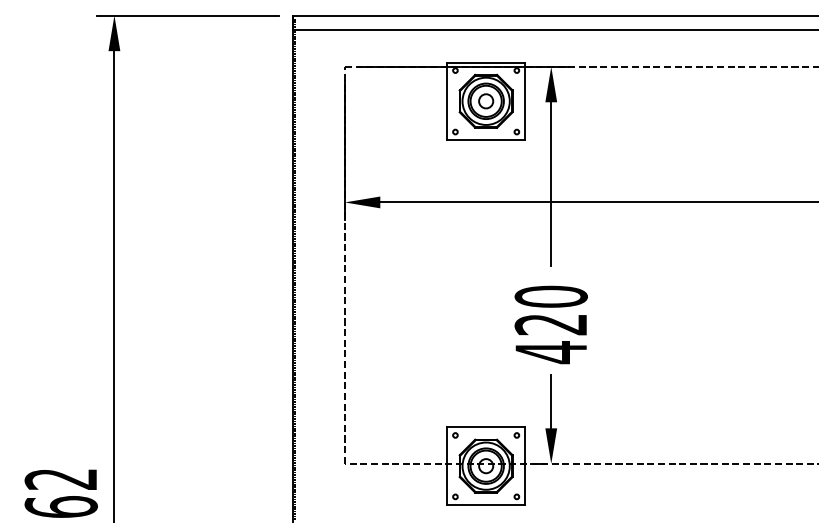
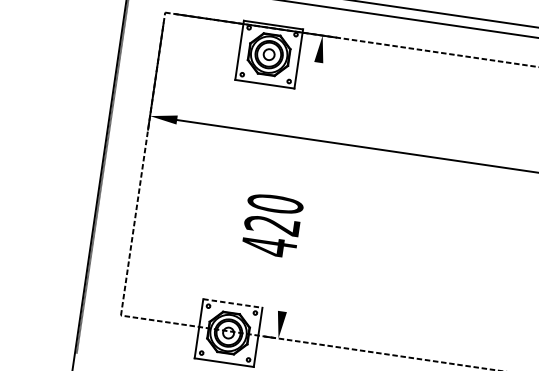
line: (551, 184) -> (309, 125), removed
text: (550, 324) -> (271, 225), moved
line: (551, 401) -> (285, 291), removed
line: (486, 427) -> (233, 303), solid -> dashed

